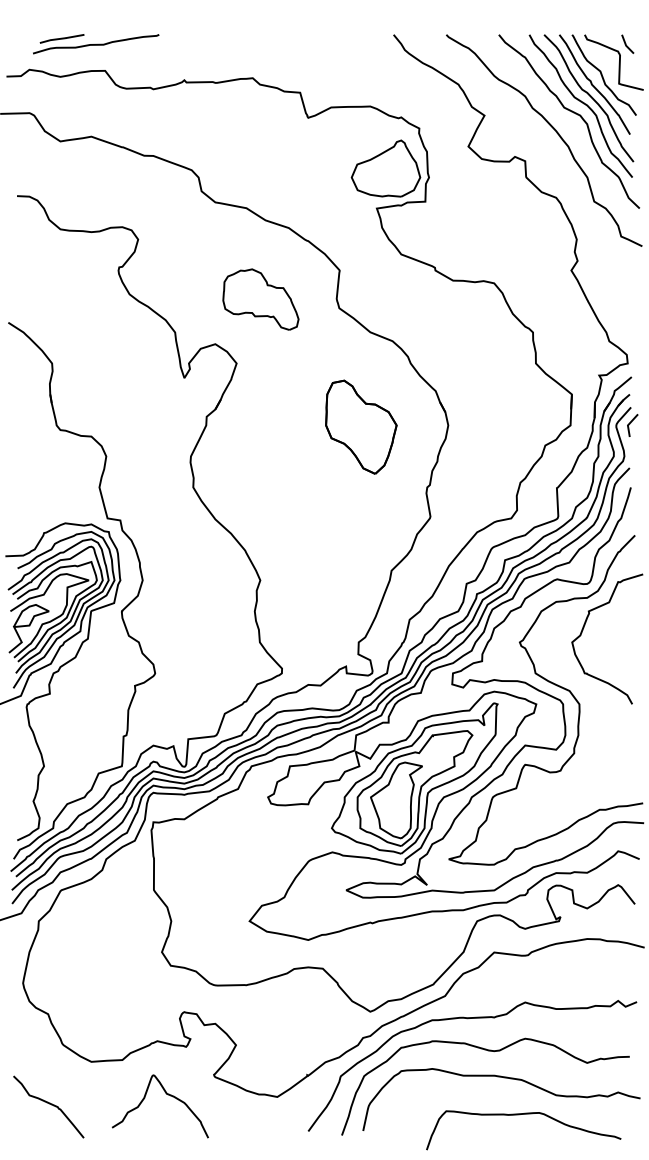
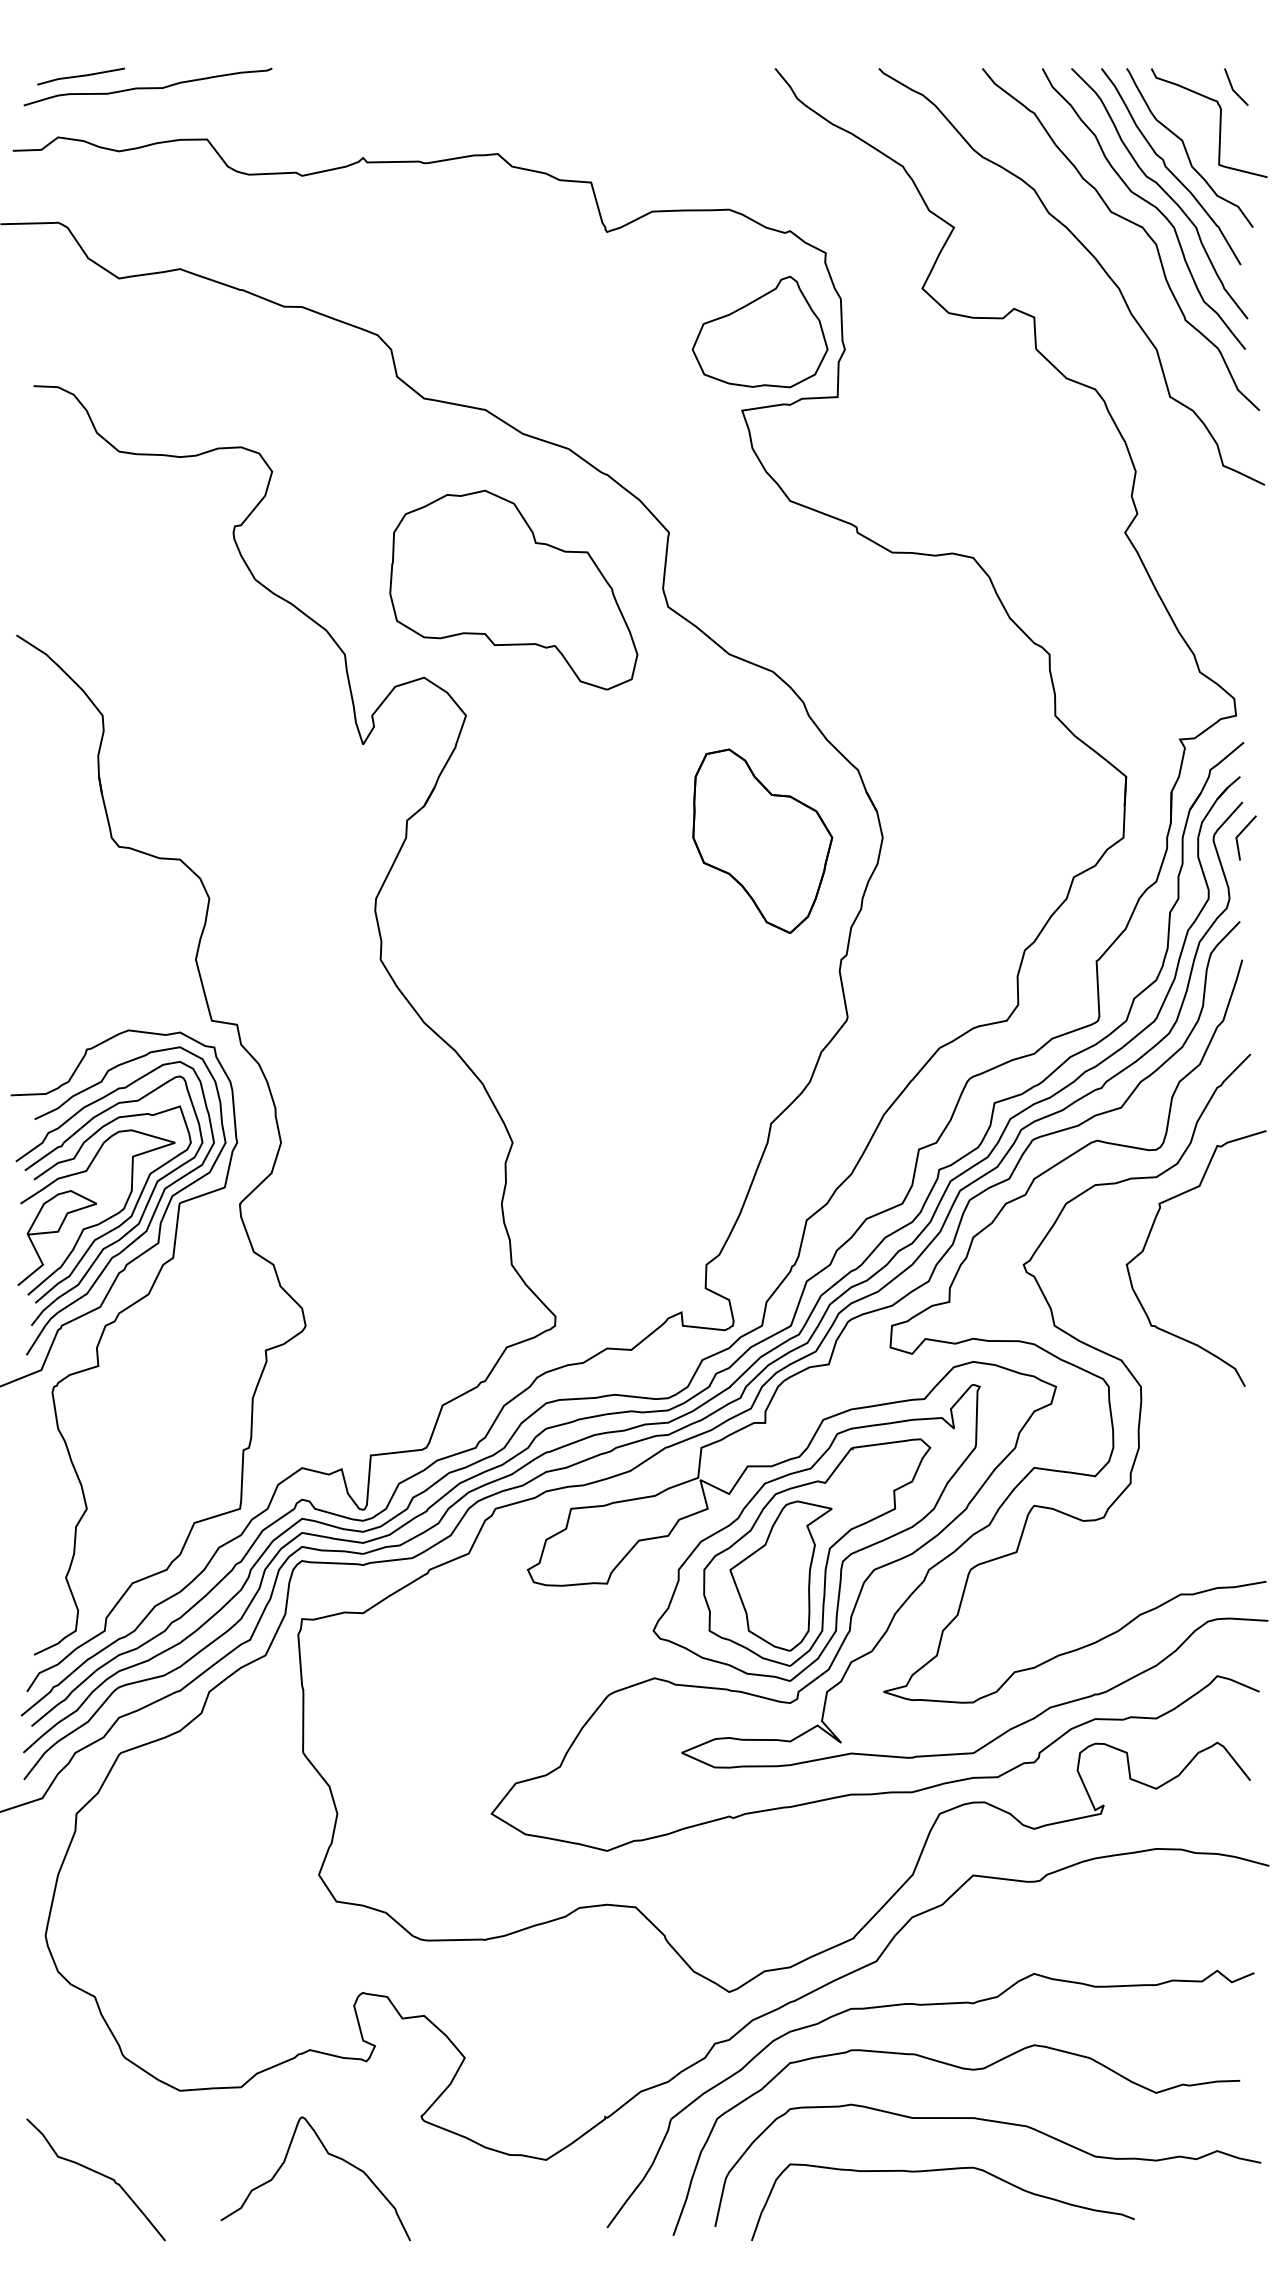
part: (96, 44) -> (148, 87), moved
part: (260, 299) -> (512, 589), size x1.67
part: (361, 426) -> (763, 839), moved
curve: (519, 1115) -> (934, 2172), moved

